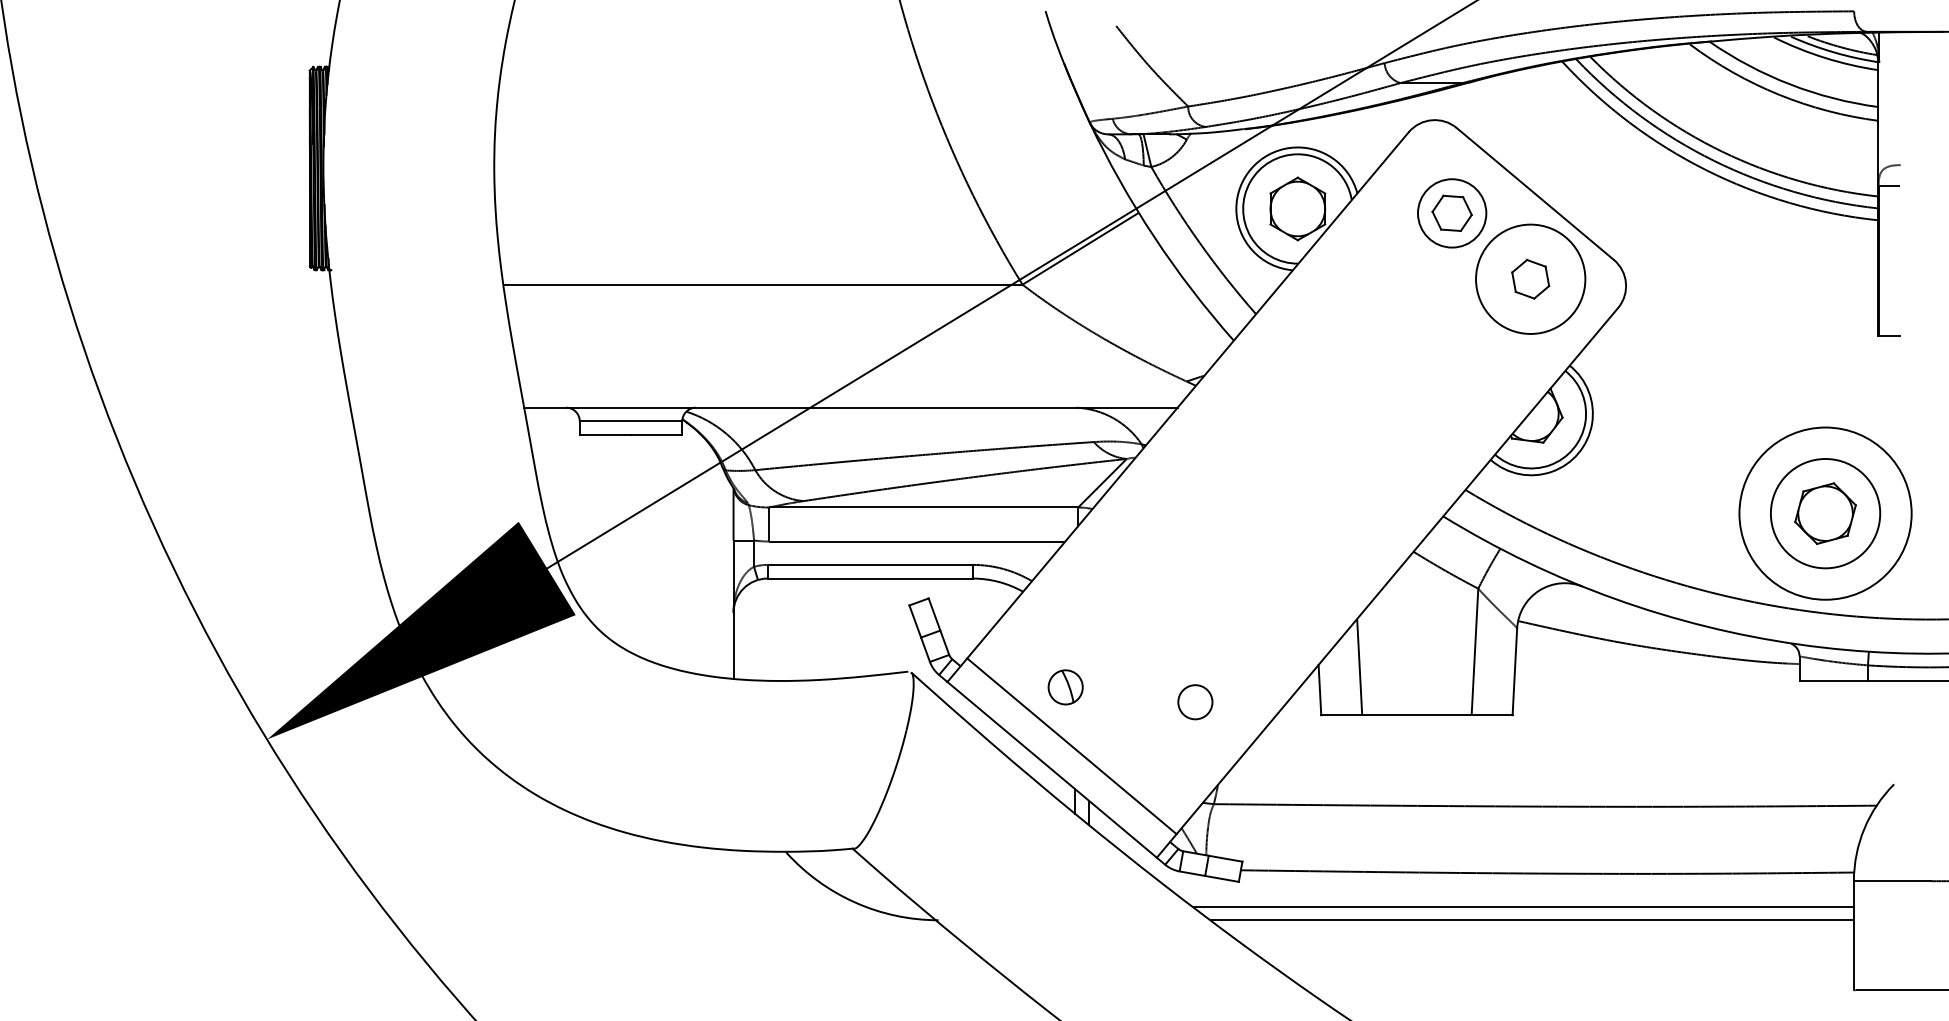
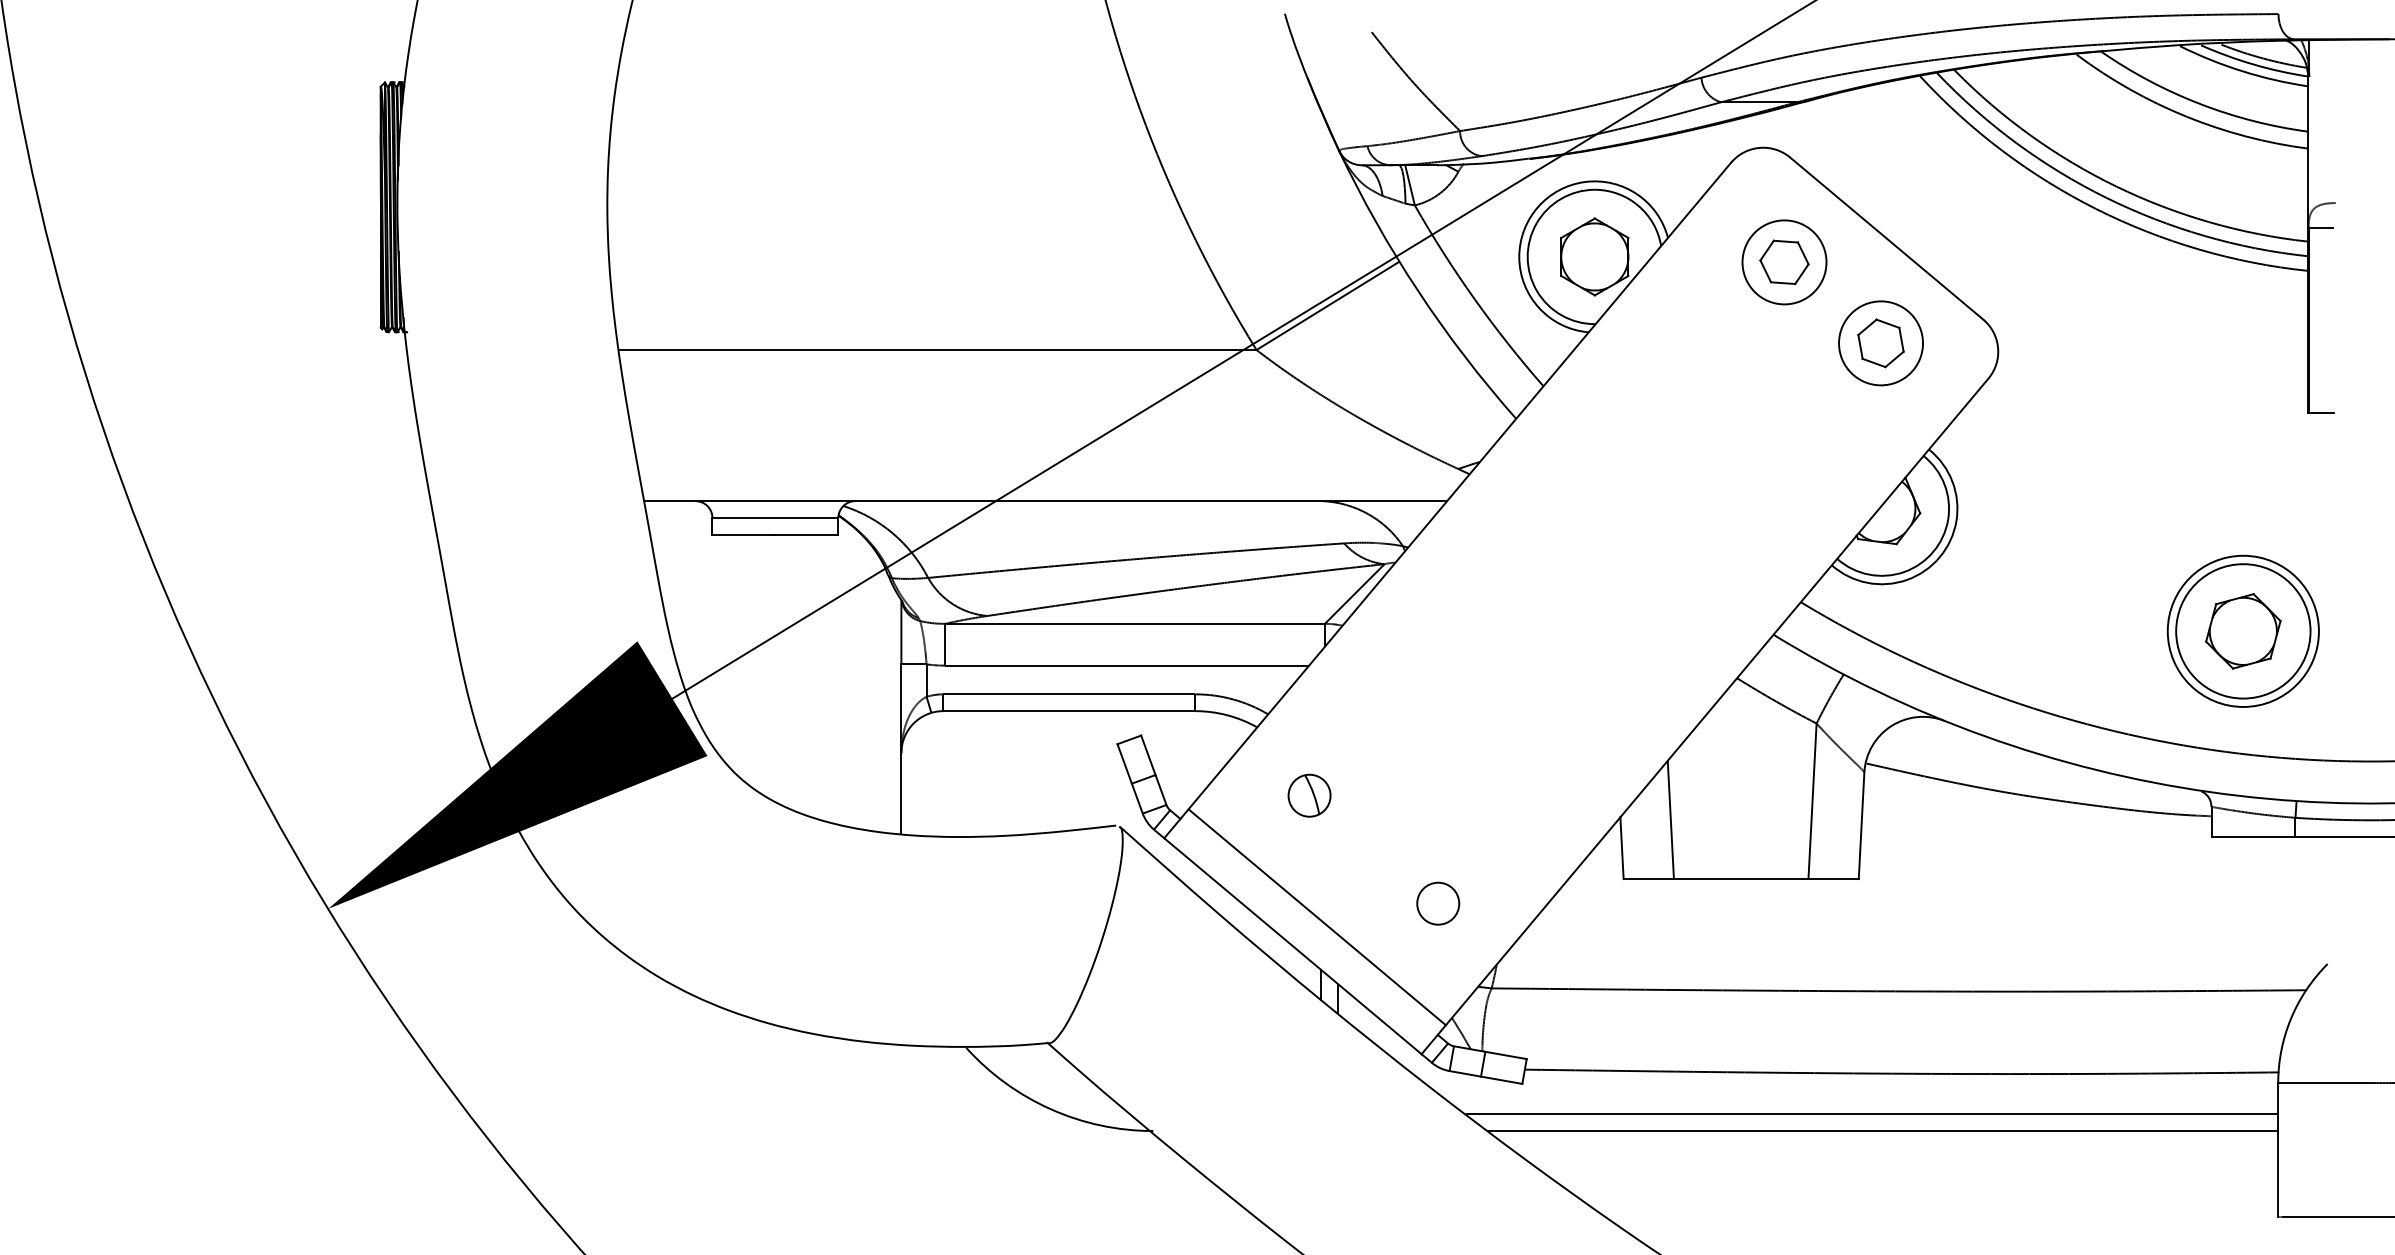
circle: (1530, 279) -> (1880, 343), size x0.62
circle: (1825, 513) -> (2243, 631), size x0.71
part: (1065, 687) -> (1309, 795), moved
circle: (1195, 702) -> (1438, 904), moved

